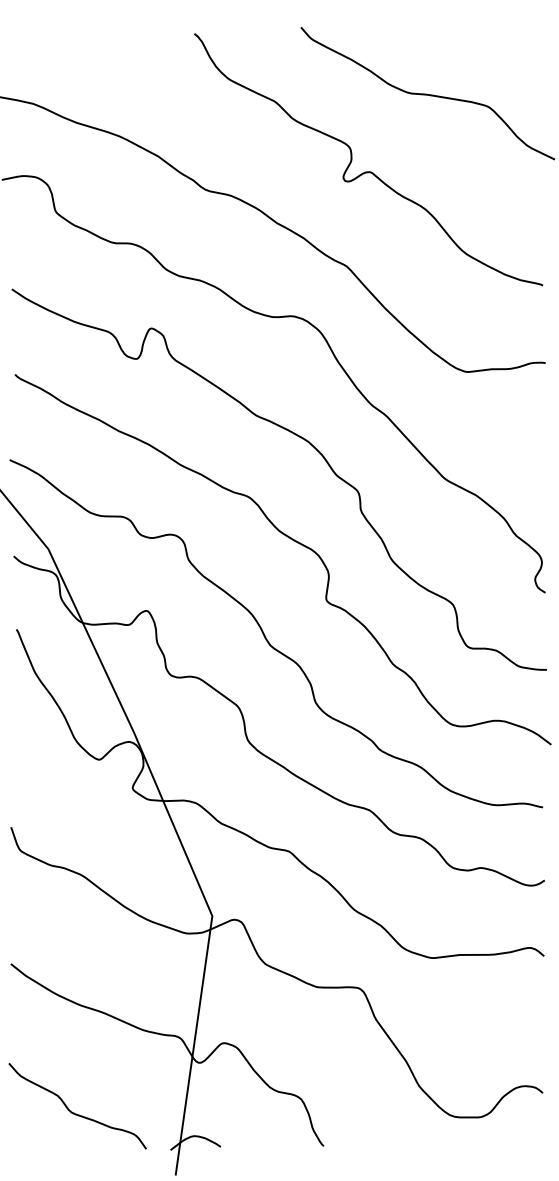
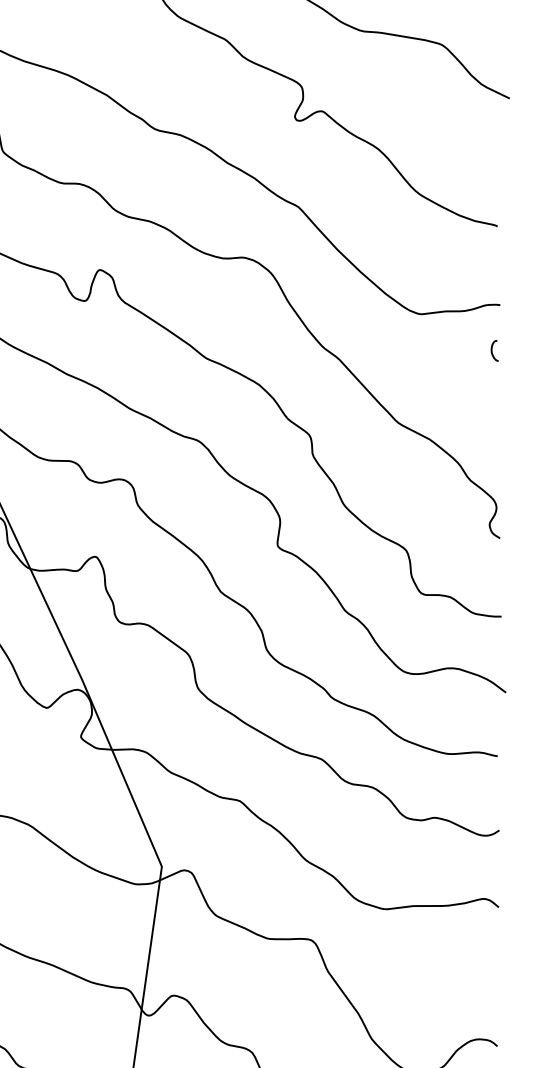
curve: (538, 408) -> (493, 351), added

